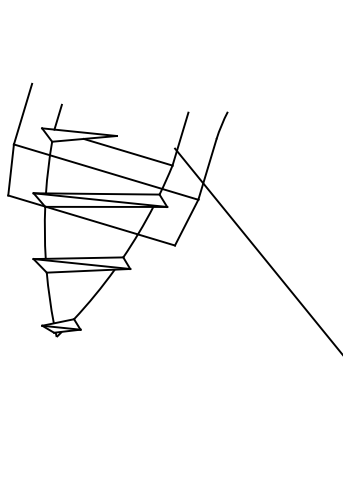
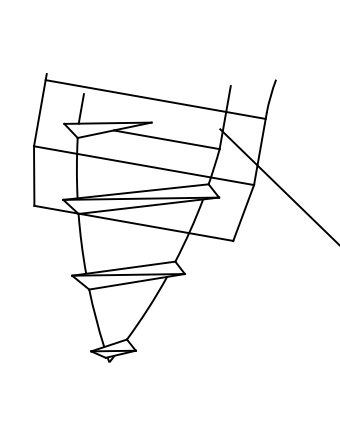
line: (122, 116) -> (155, 99), added

